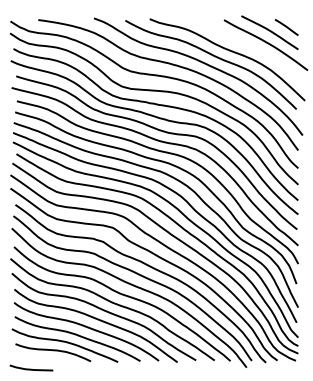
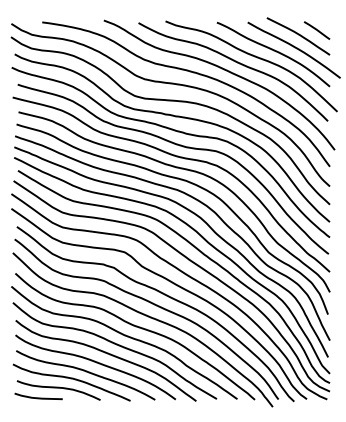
curve: (247, 46) -> (273, 51), added
line: (31, 368) -> (38, 397), moved

